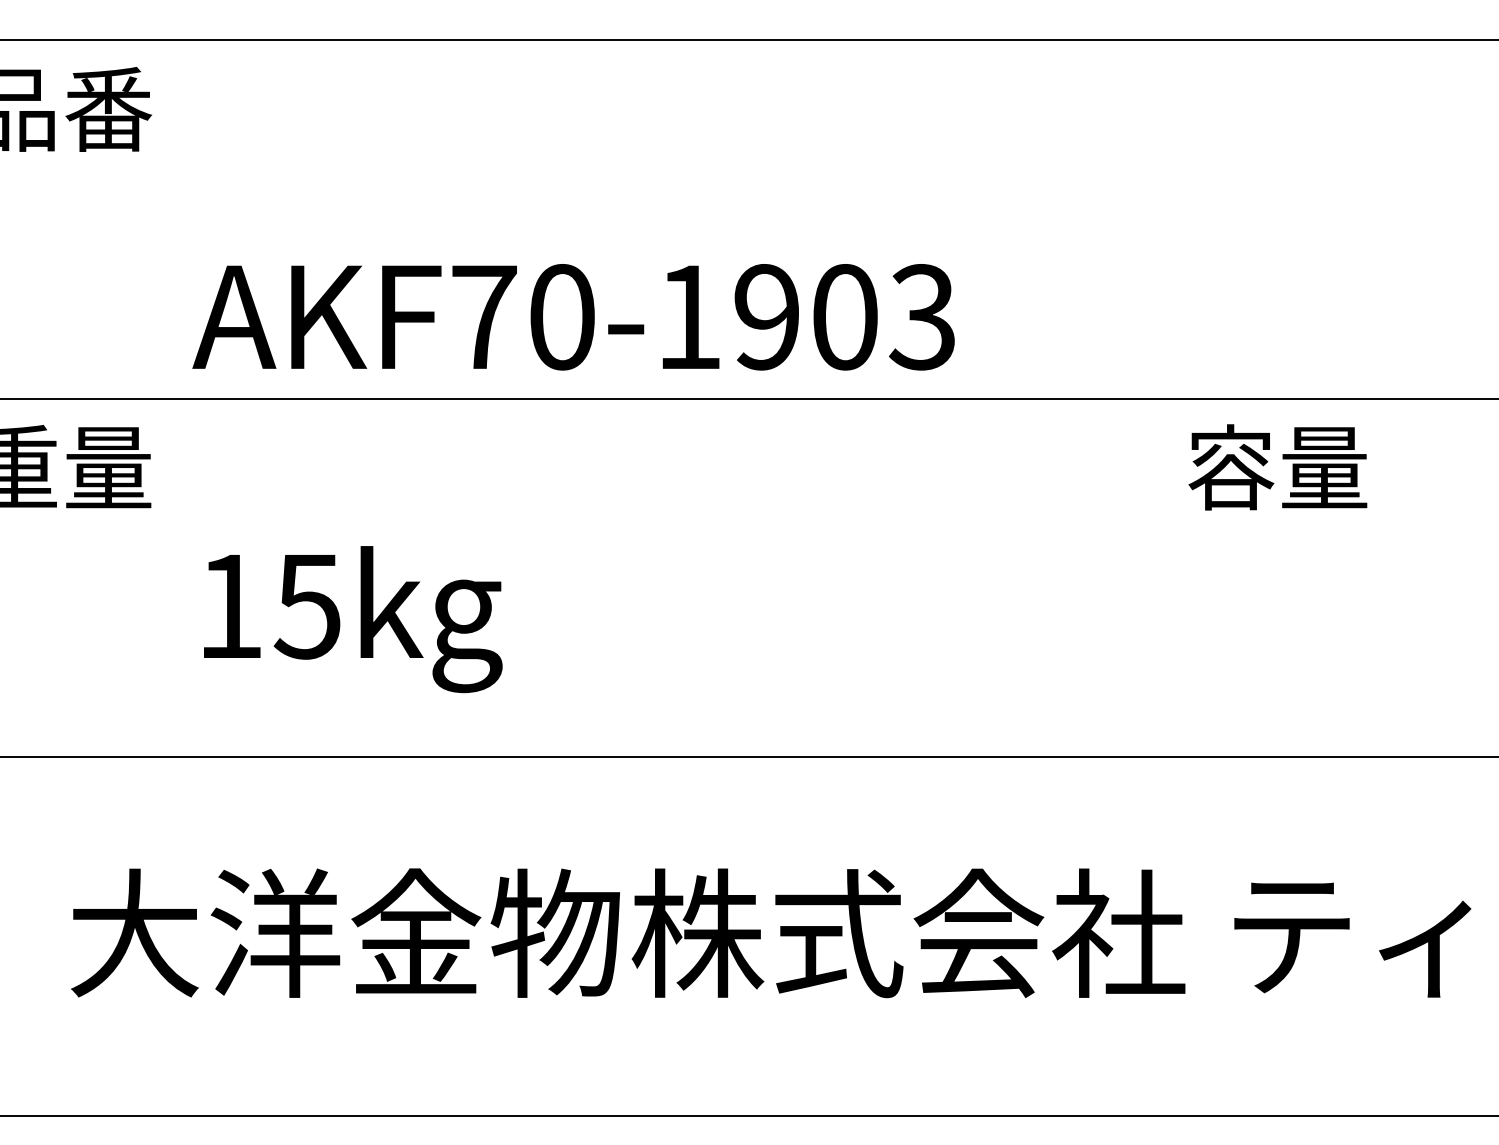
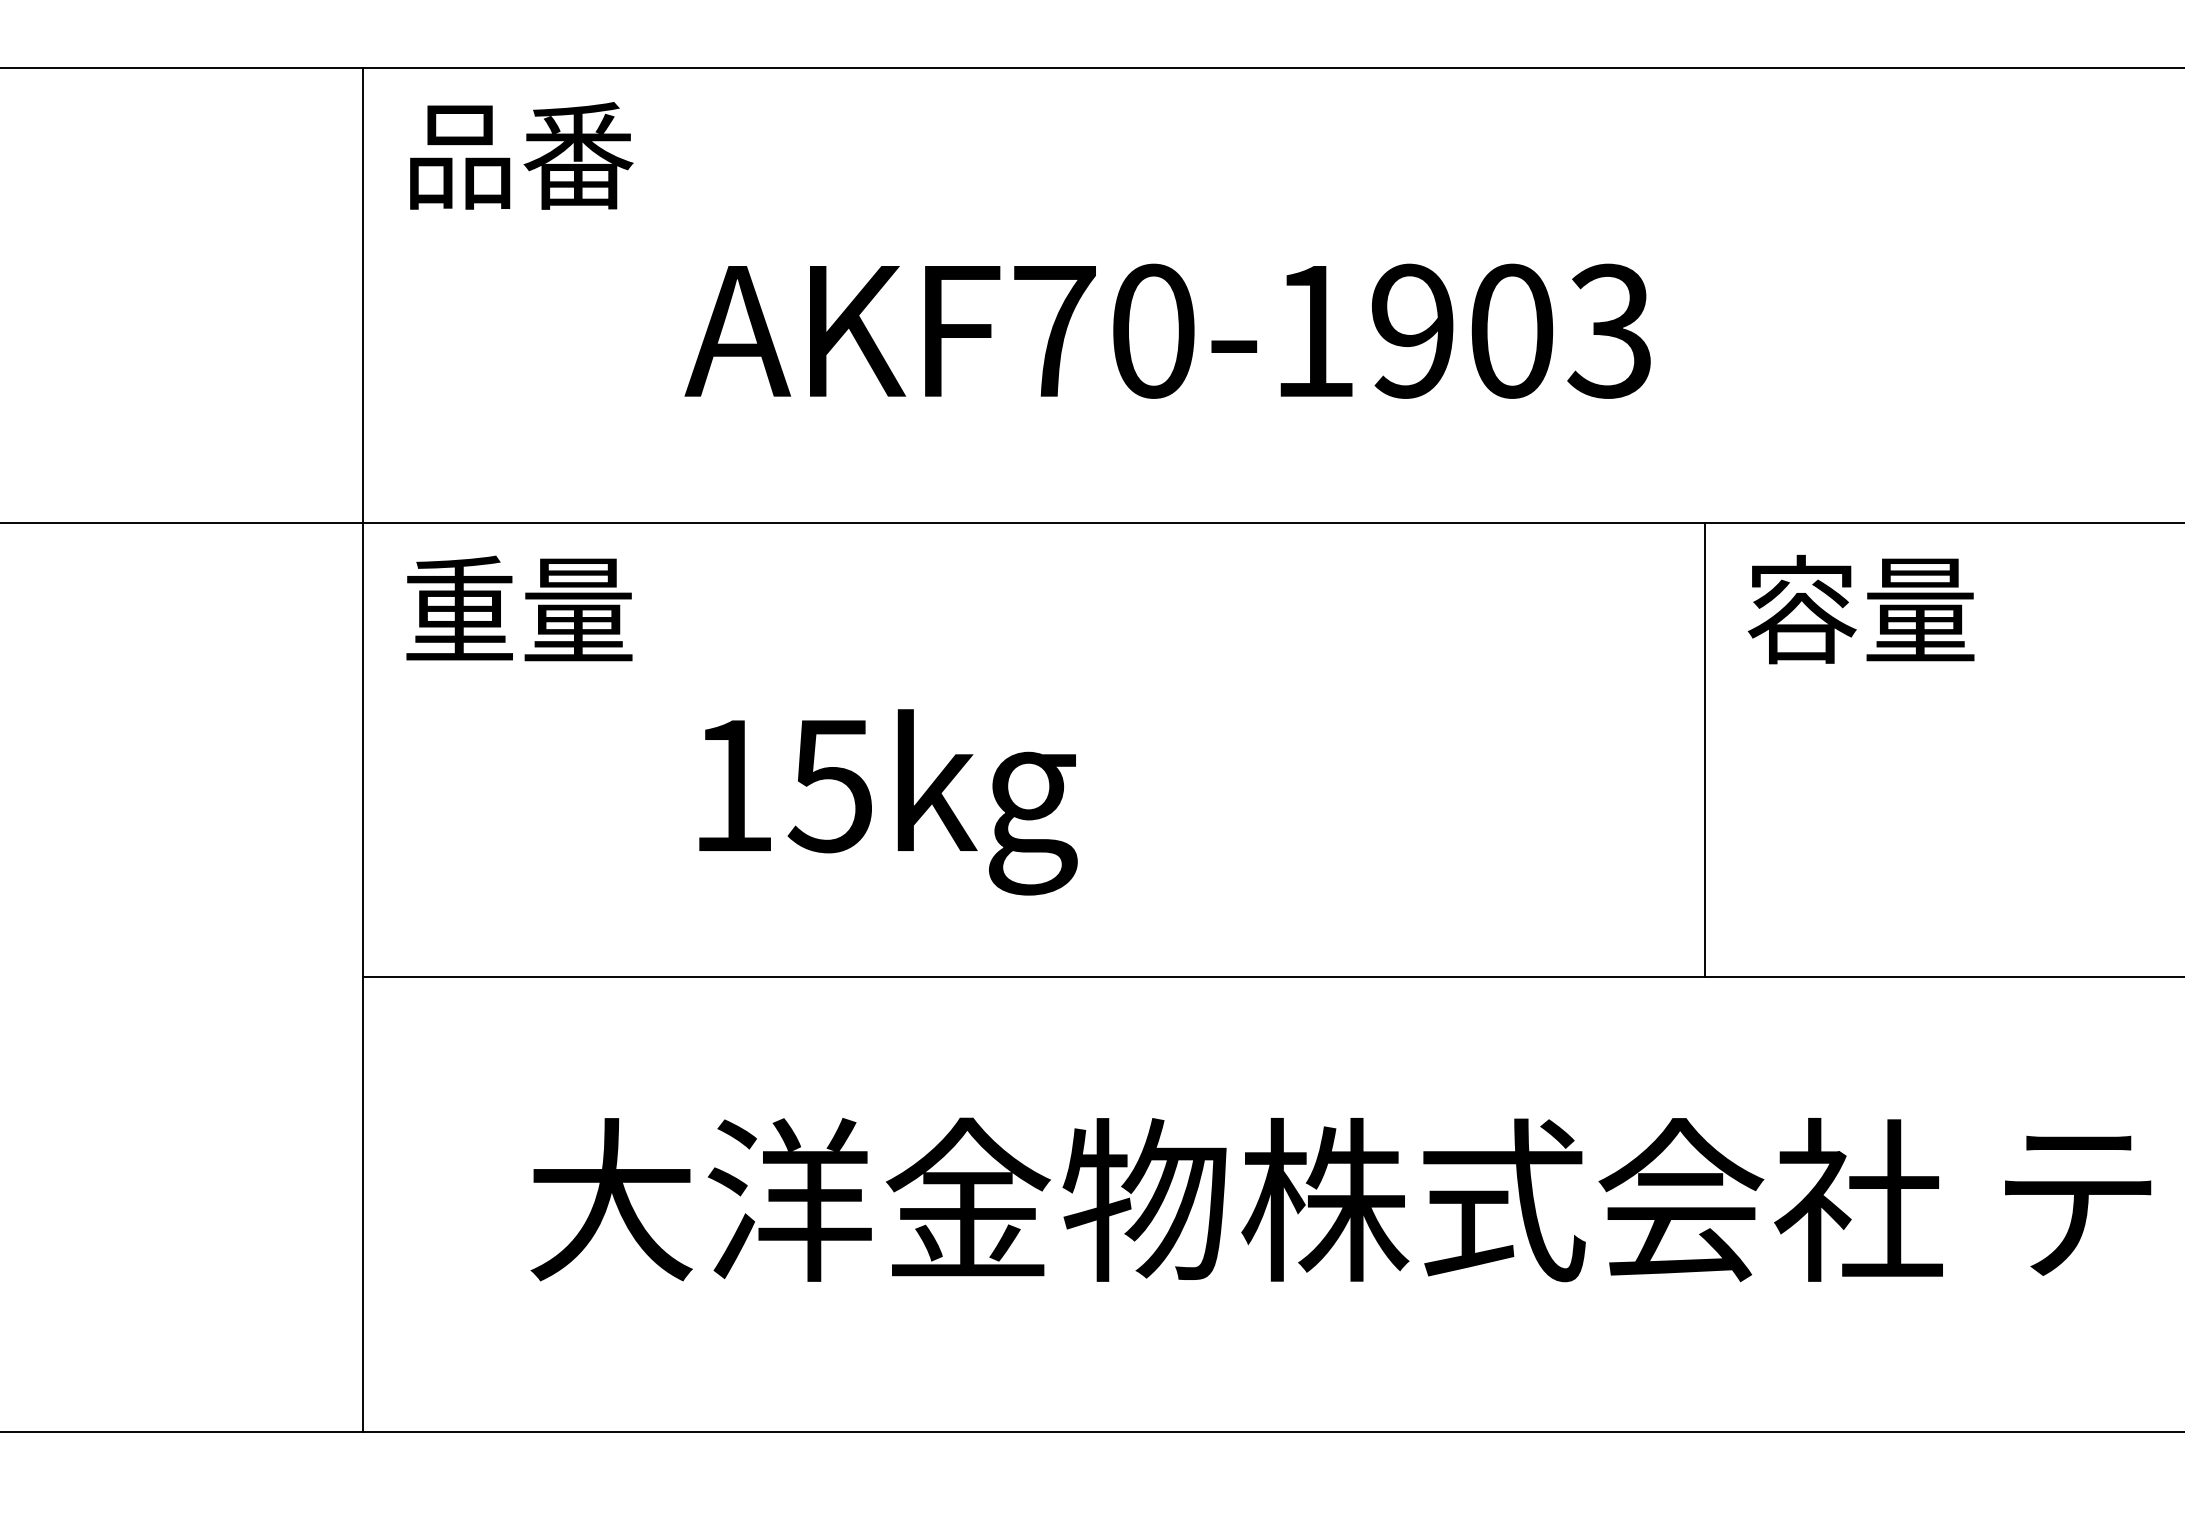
text: (573, 316) -> (1167, 330), moved
text: (1277, 467) -> (1860, 609), moved
line: (997, 577) -> (1704, 749), added

